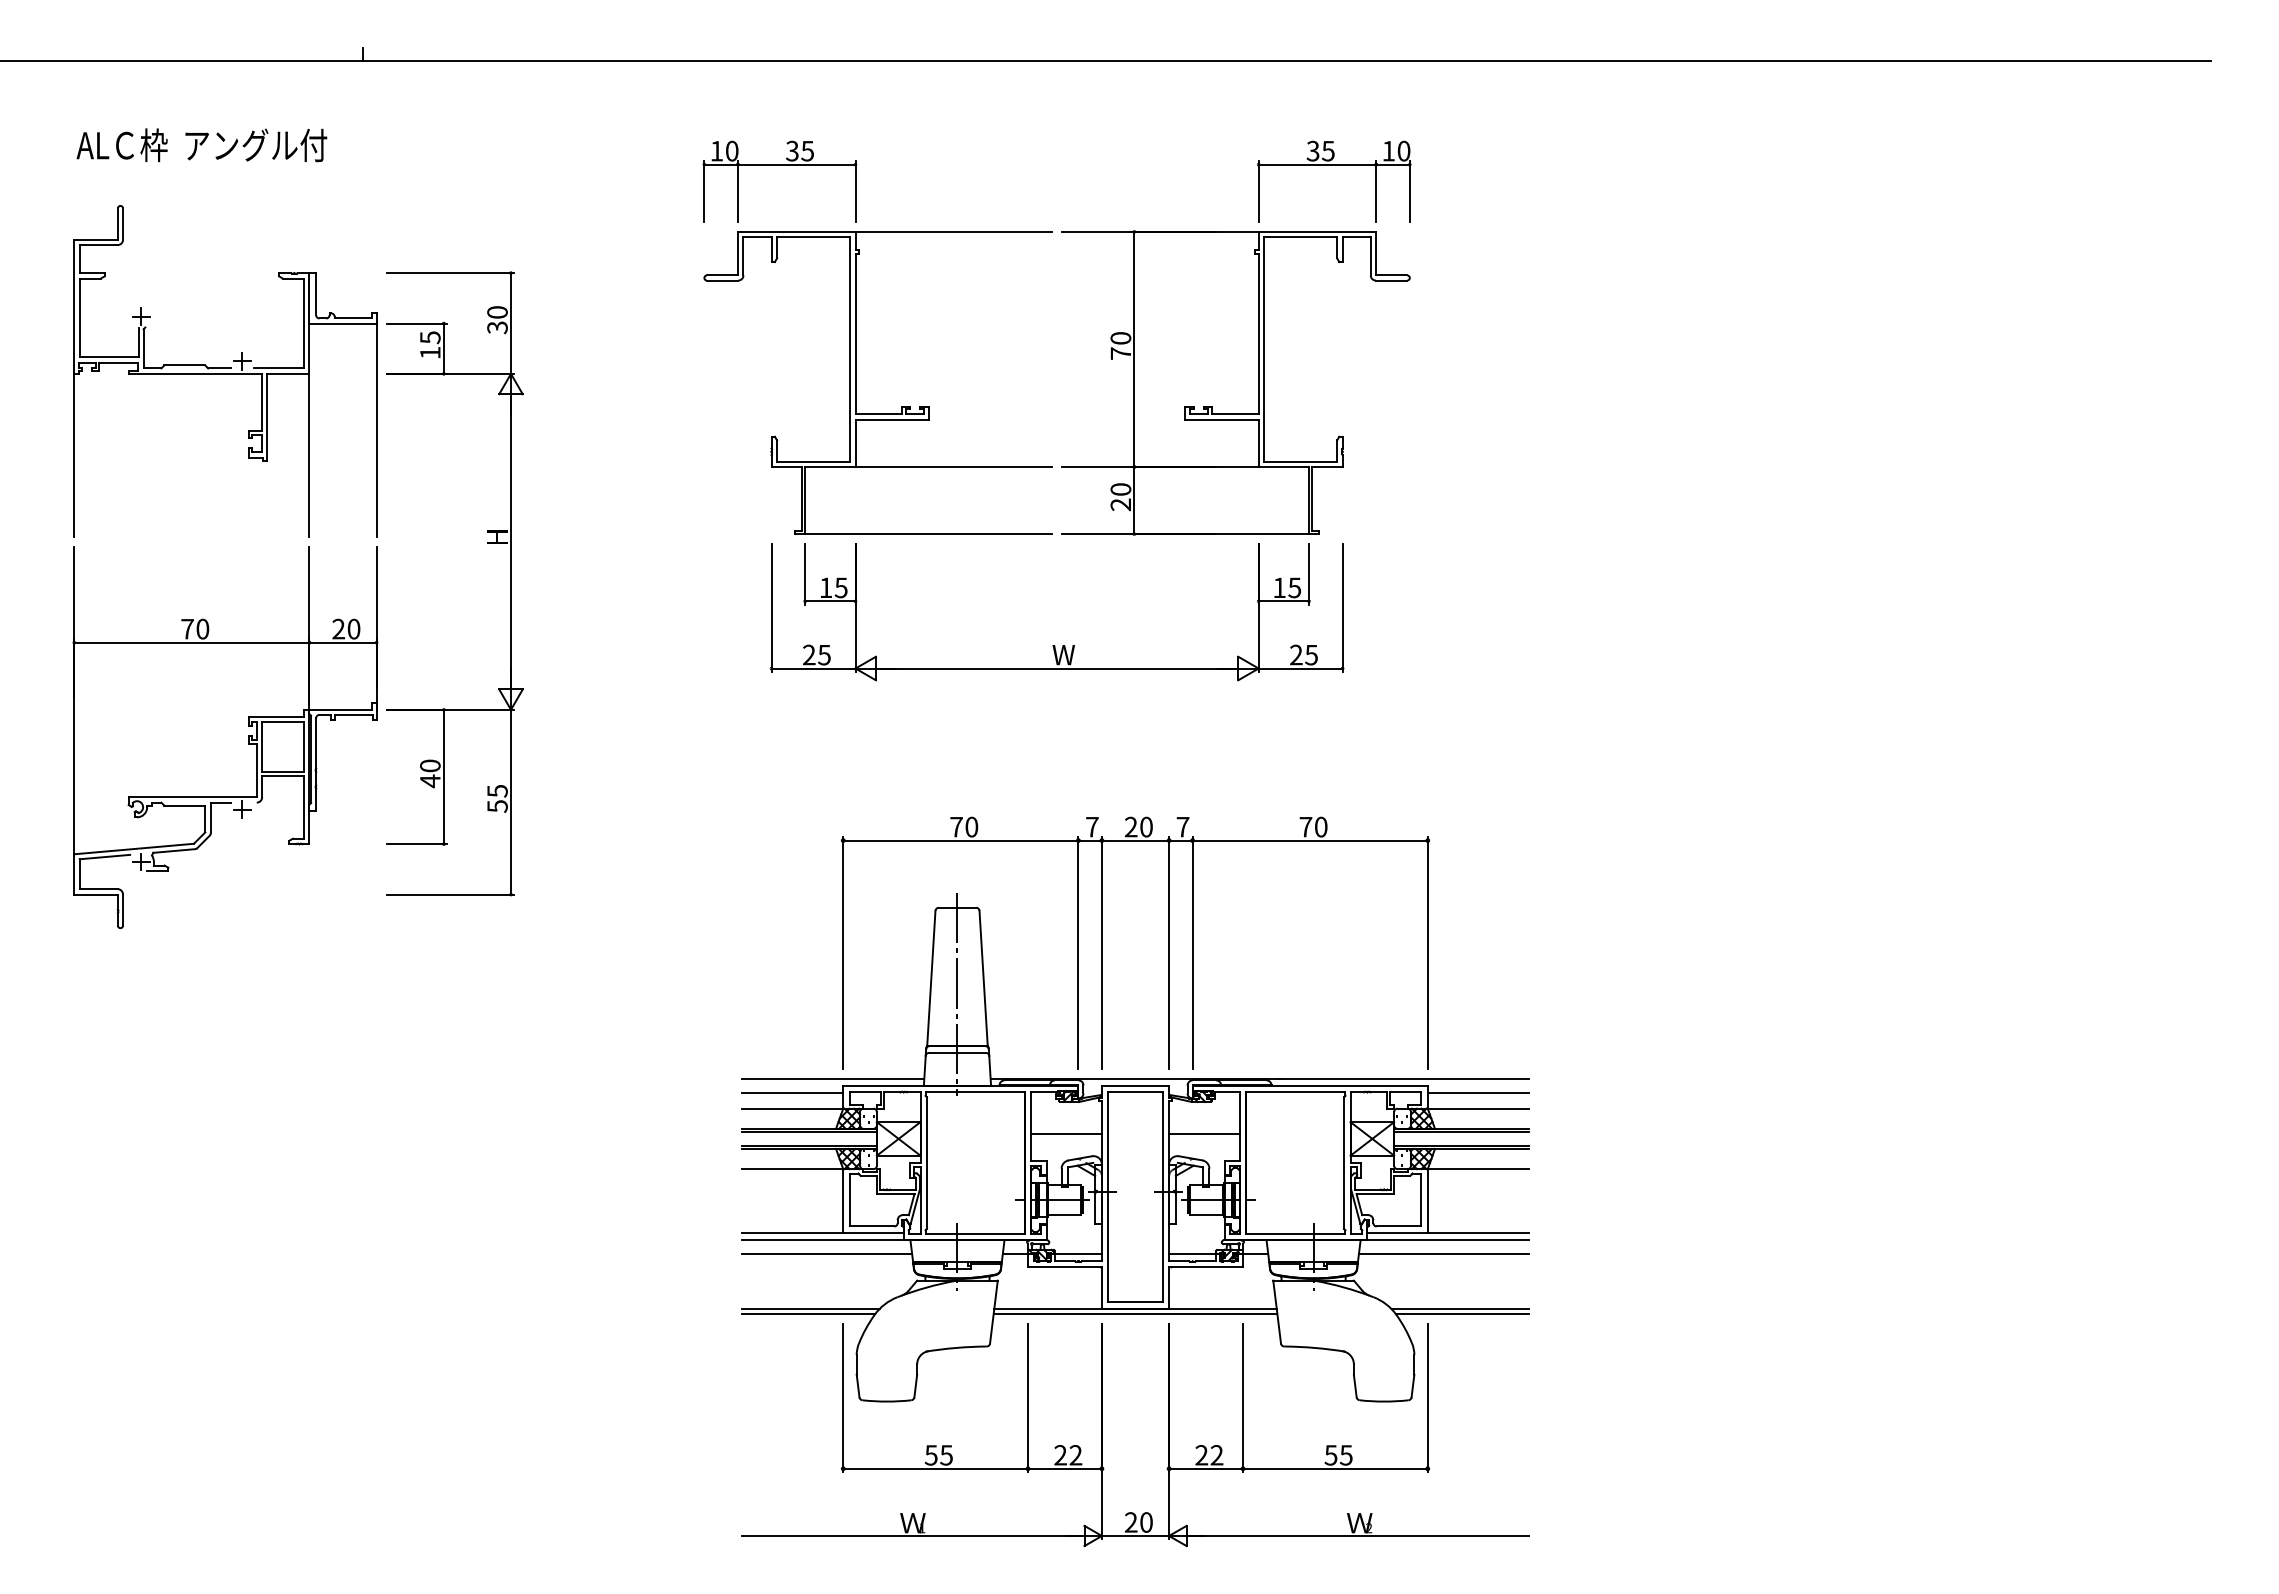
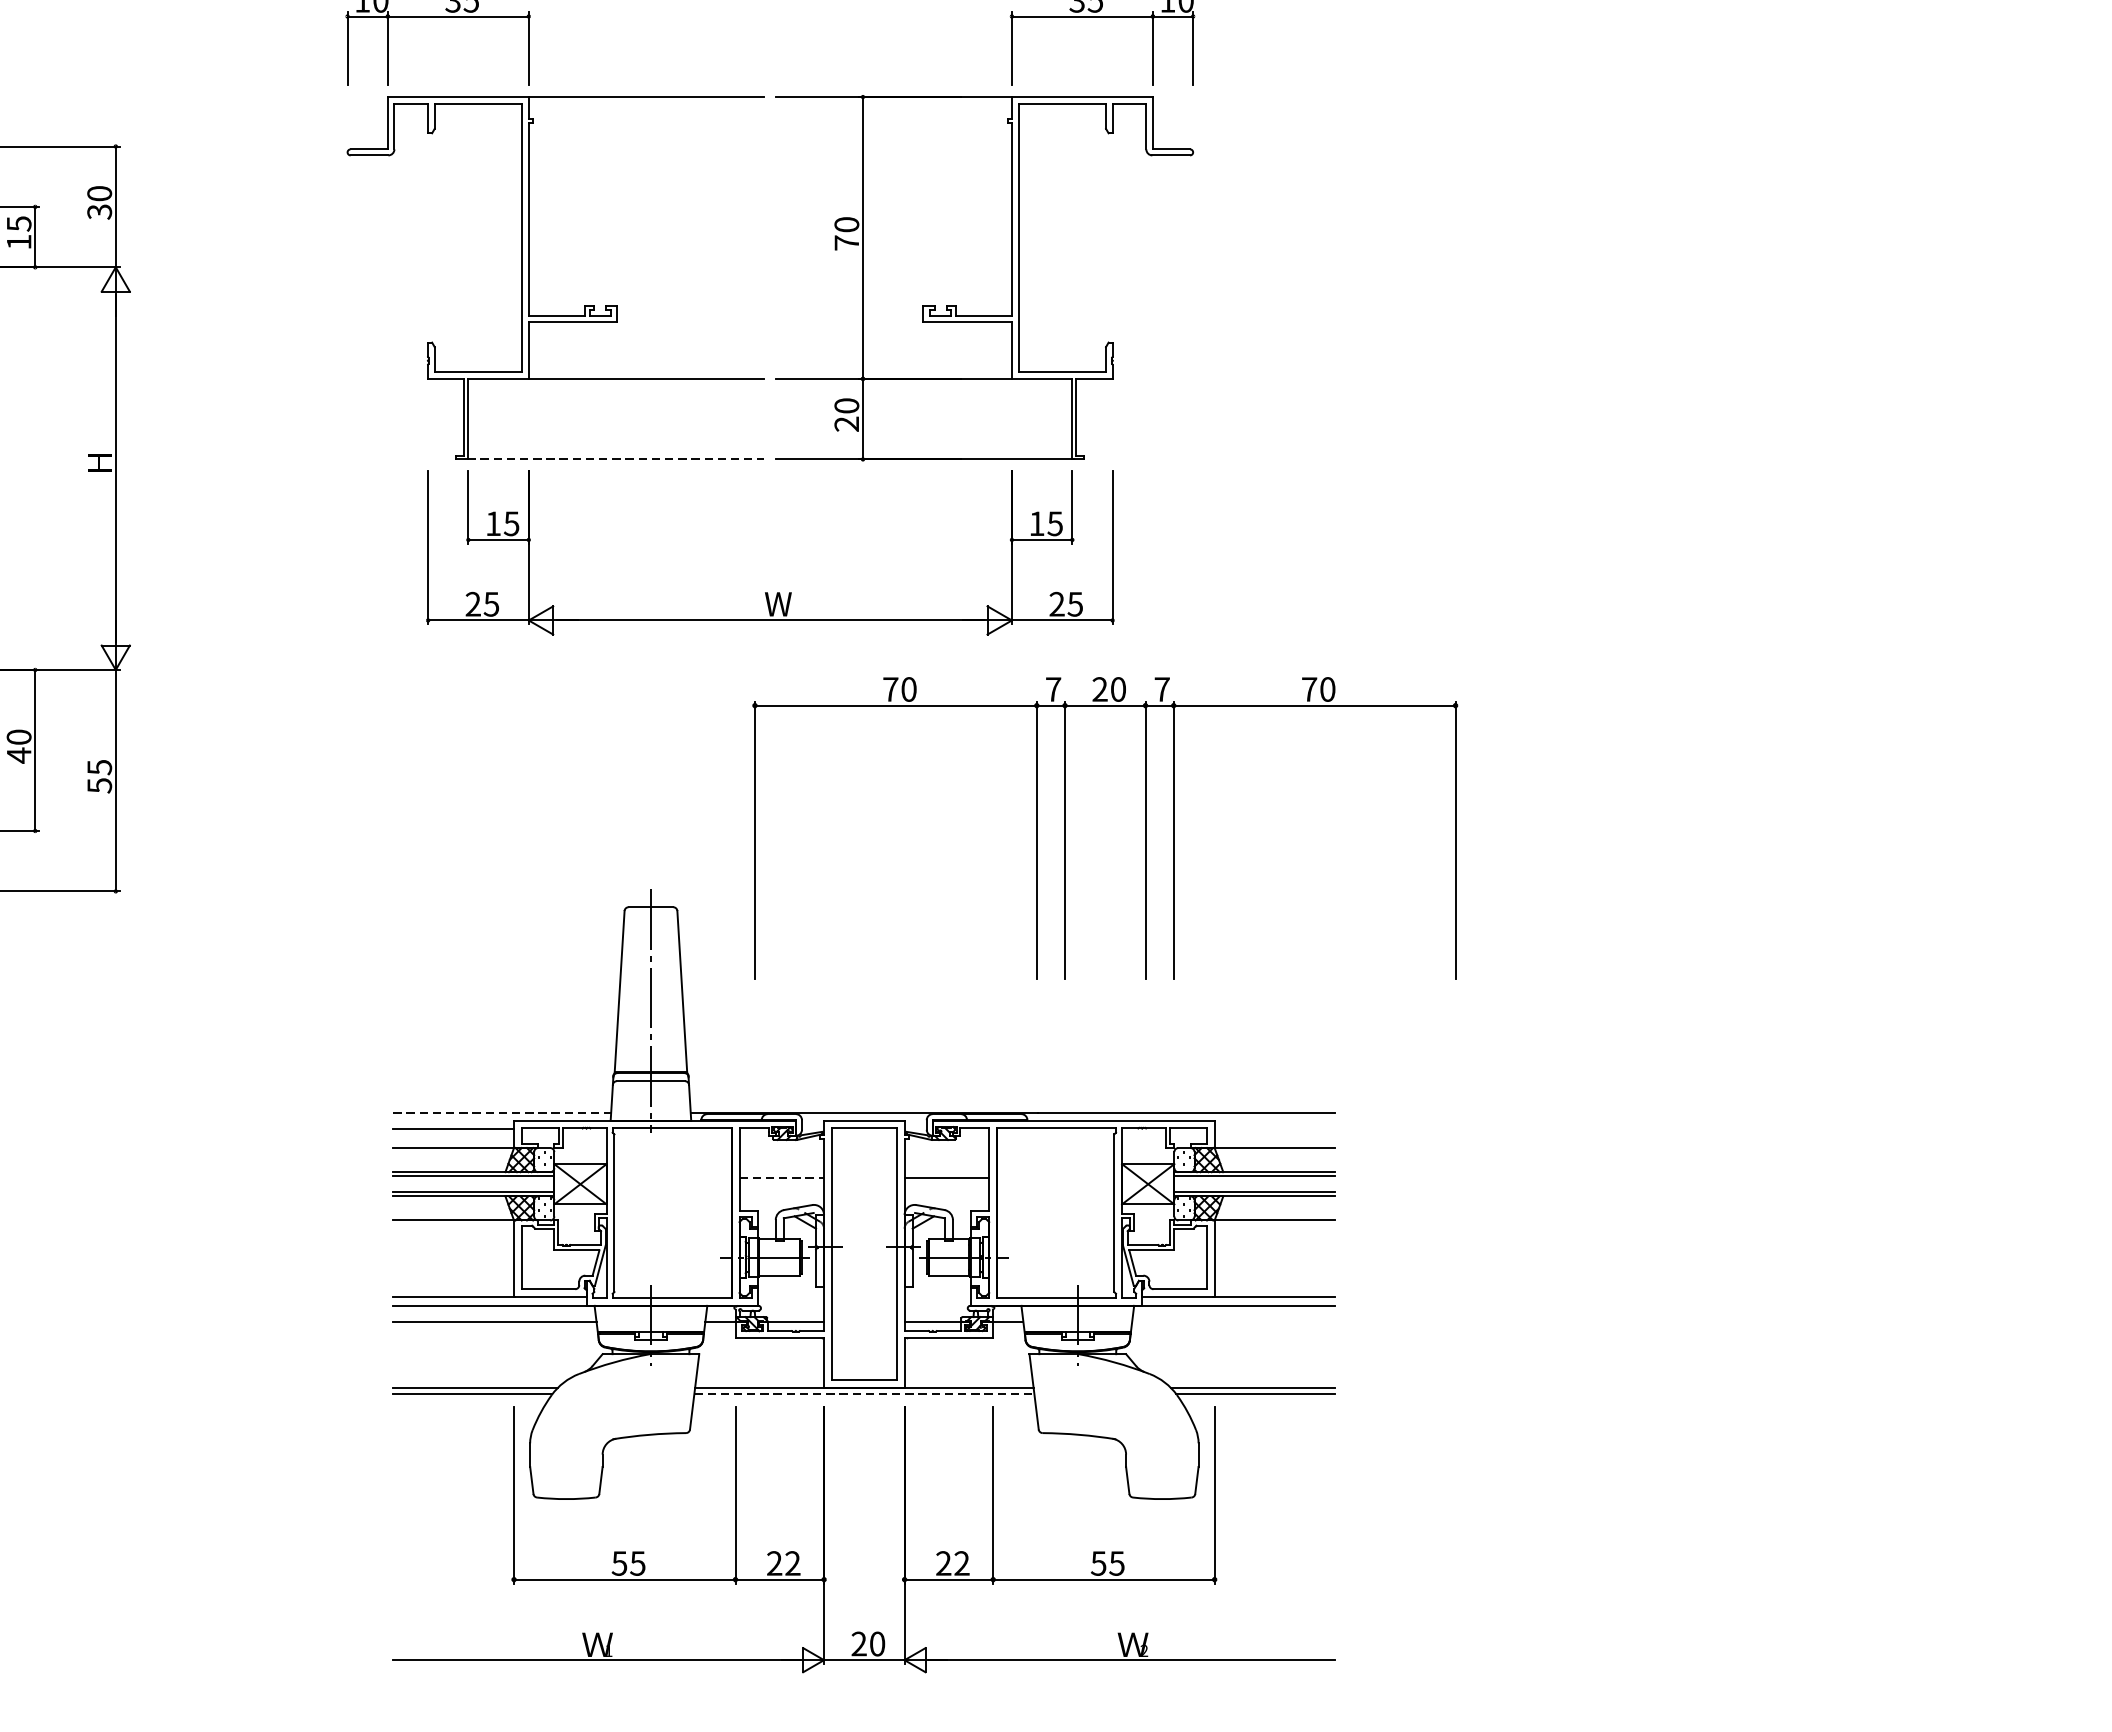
line: (928, 534) -> (616, 459), solid -> dashed
part: (1102, 942) -> (1065, 827), moved
line: (833, 1079) -> (502, 1113), solid -> dashed
line: (1477, 1093) -> (1274, 1129), removed
line: (1067, 1133) -> (782, 1177), solid -> dashed
line: (1443, 1253) -> (1233, 1321), removed
line: (1135, 1314) -> (864, 1394), solid -> dashed

